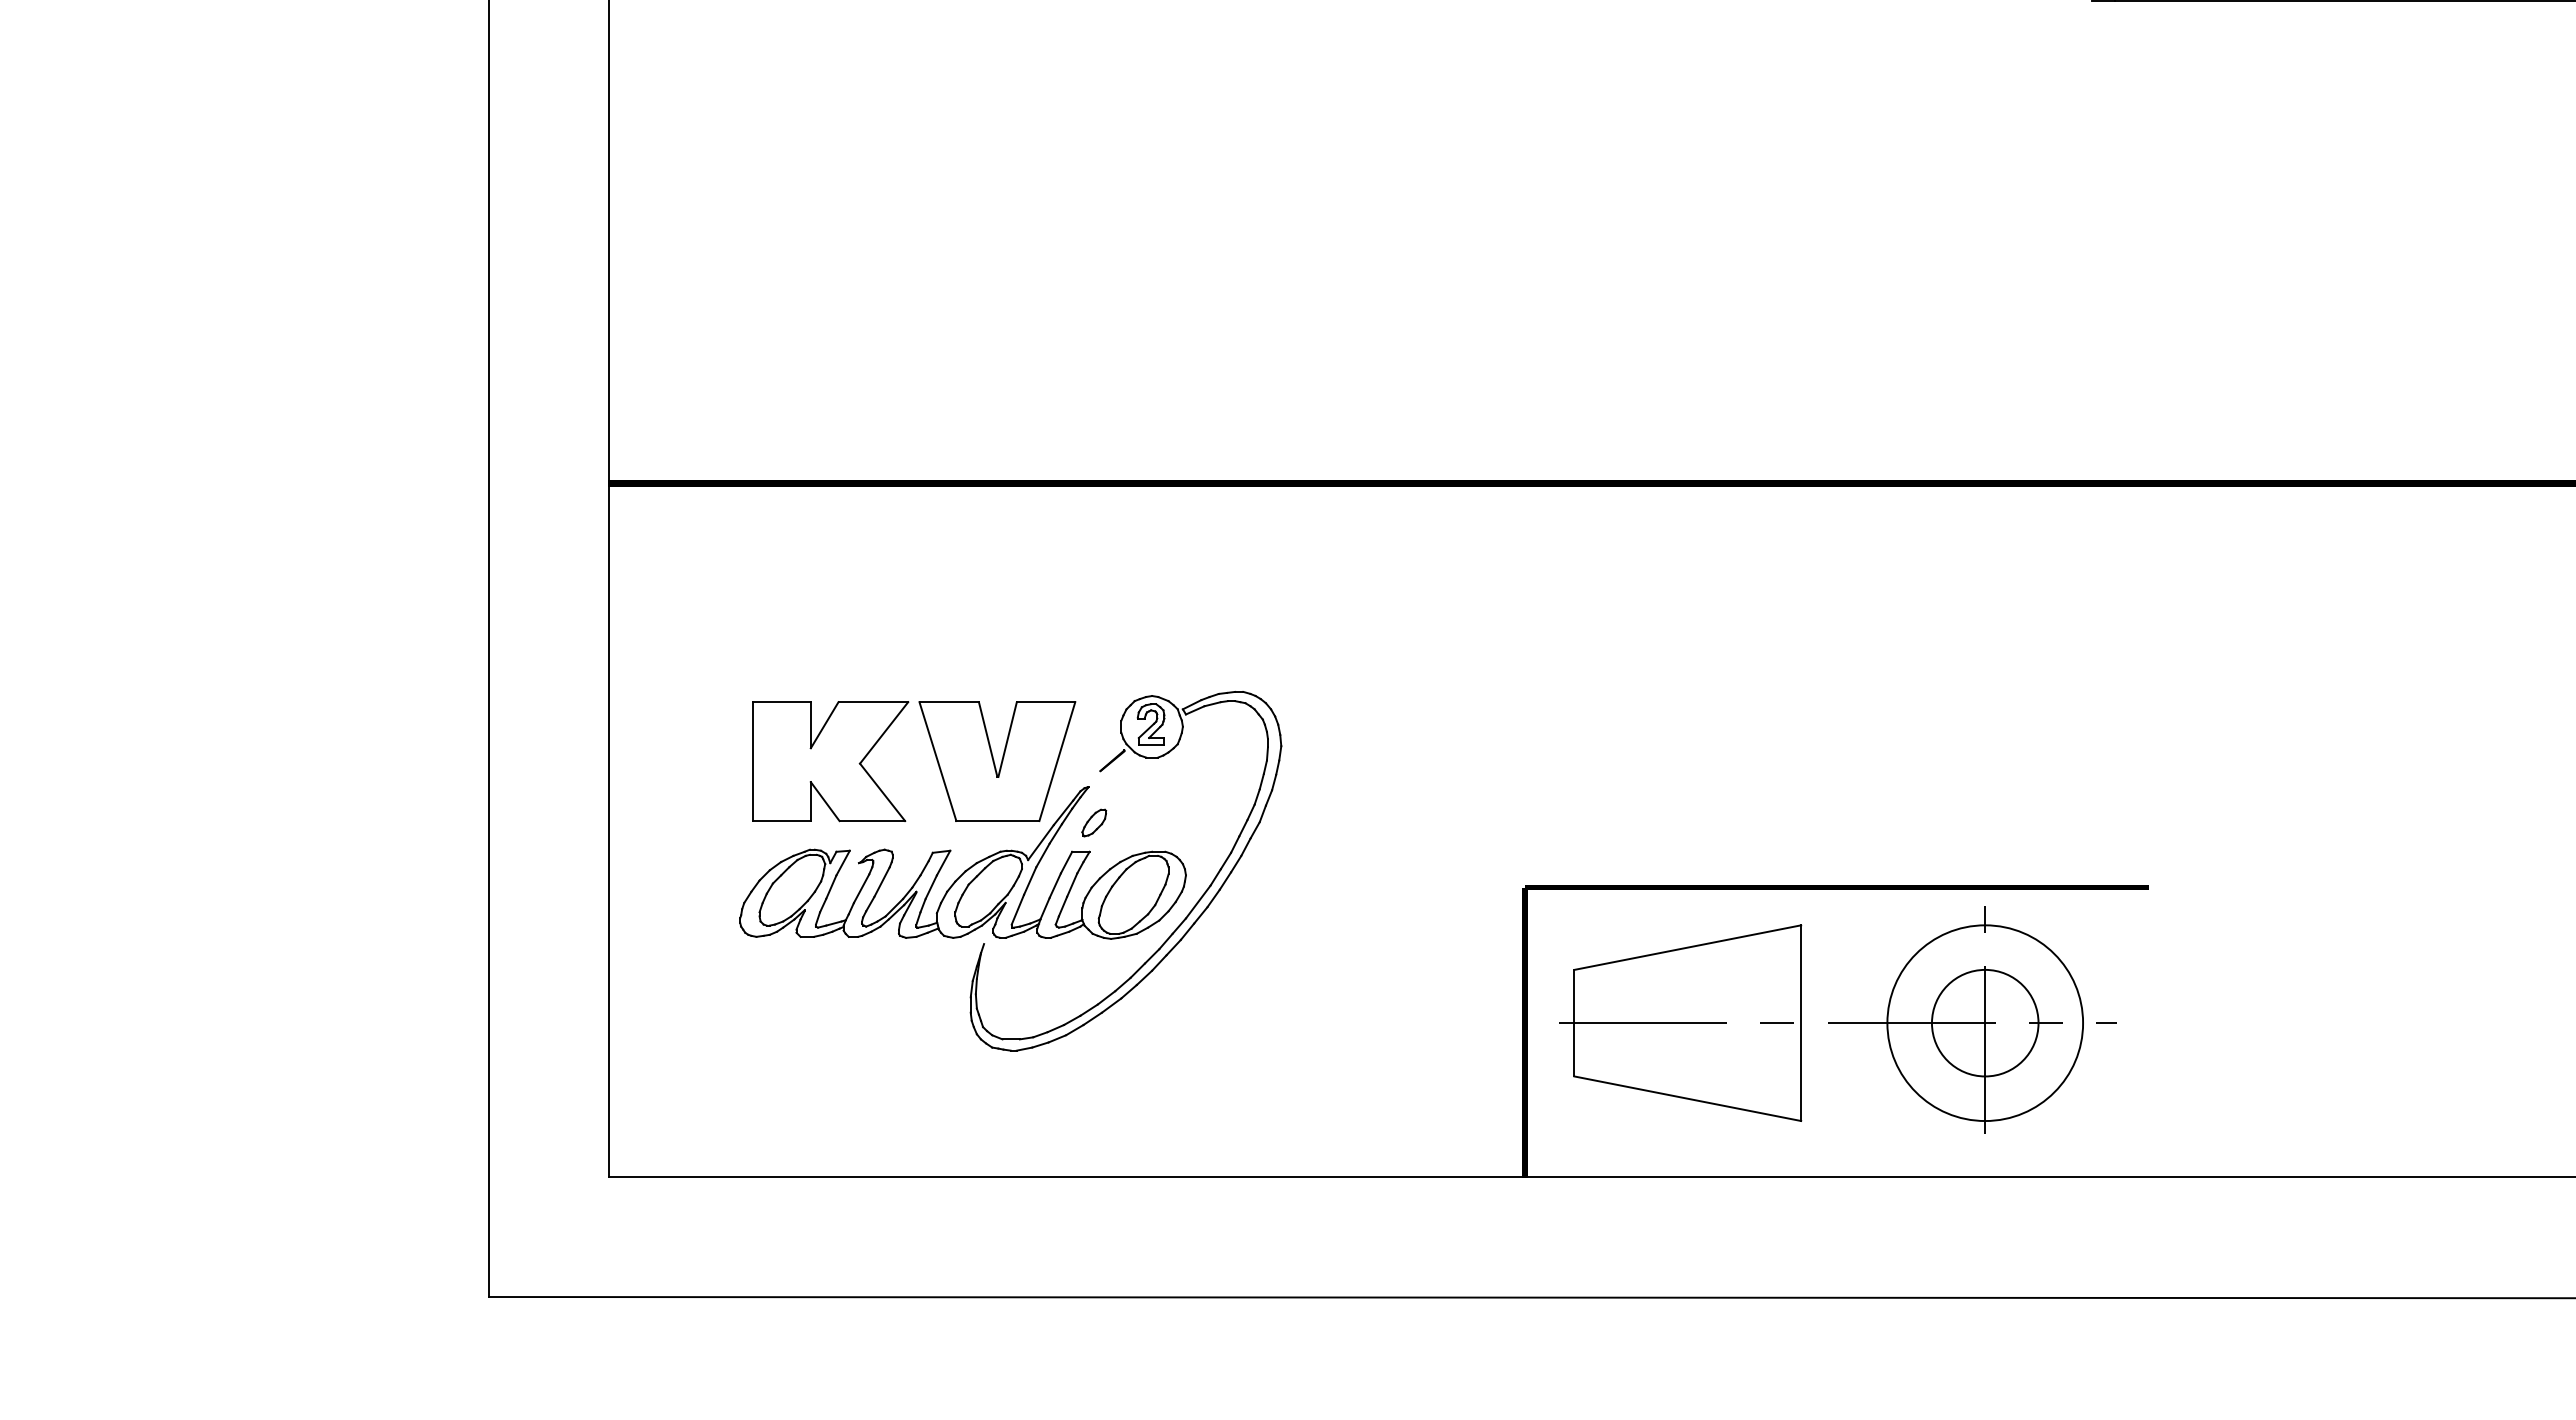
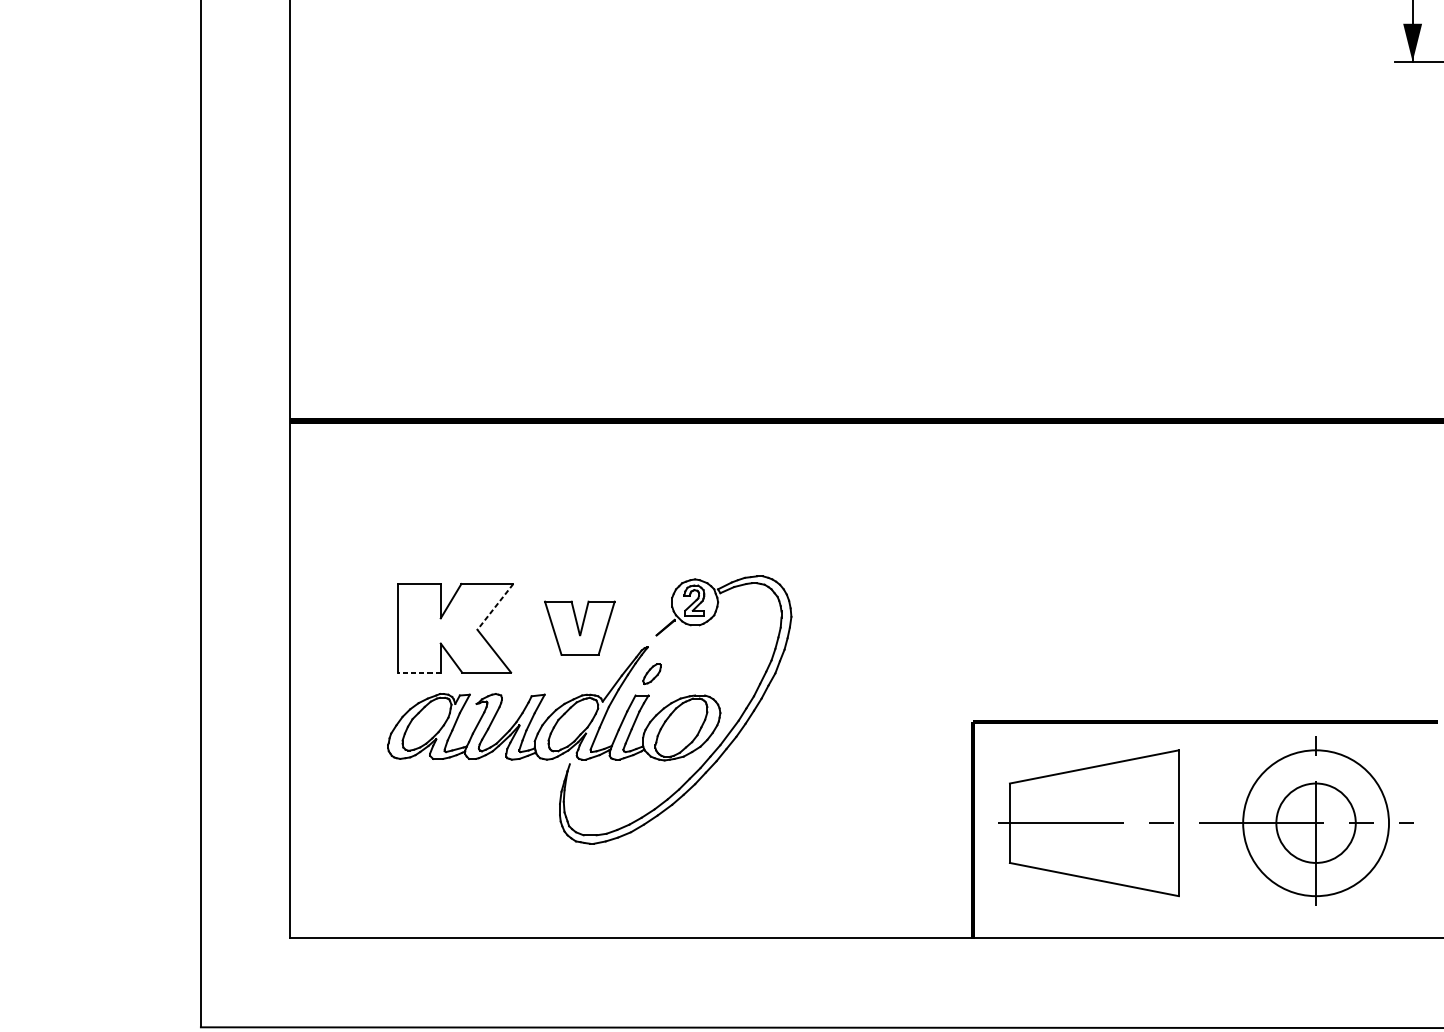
line: (883, 733) -> (494, 607), solid -> dashed
part: (997, 761) -> (579, 628), size x0.6
line: (782, 821) -> (419, 672), solid -> dashed

